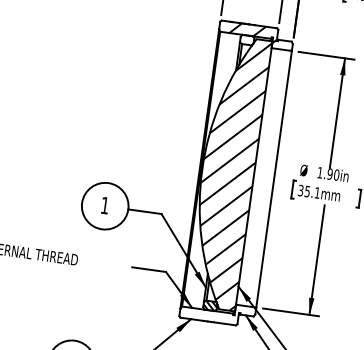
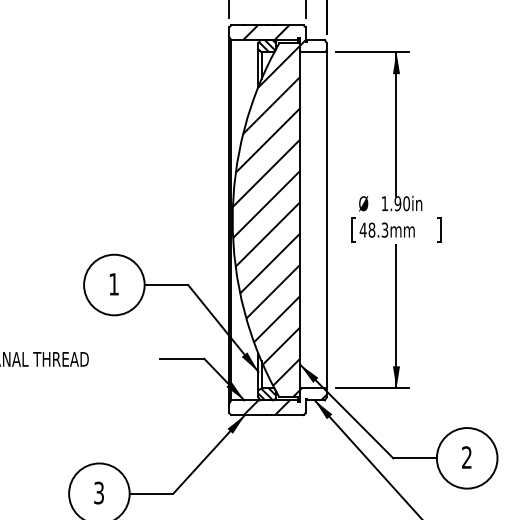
hatch: (247, 40) -> (267, 46), added
text: (308, 191) -> (373, 229), 35.1mm -> 48.3mm
hatch: (222, 313) -> (284, 401), added

